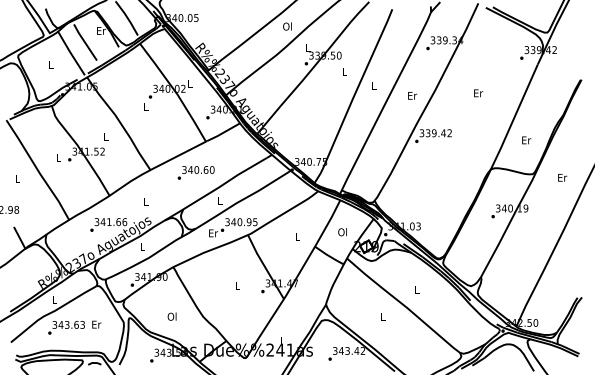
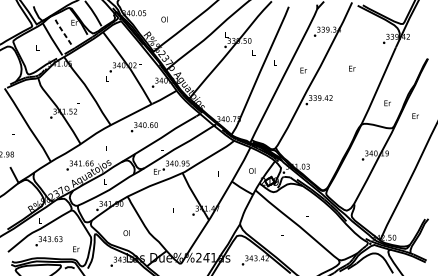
text: (287, 26) -> (164, 19), moved
line: (84, 42) -> (62, 31), solid -> dashed
text: (562, 177) -> (415, 115), moved
text: (96, 324) -> (76, 249), moved

